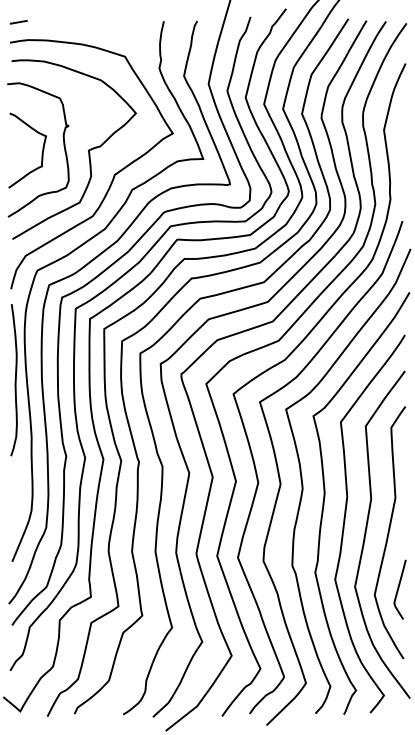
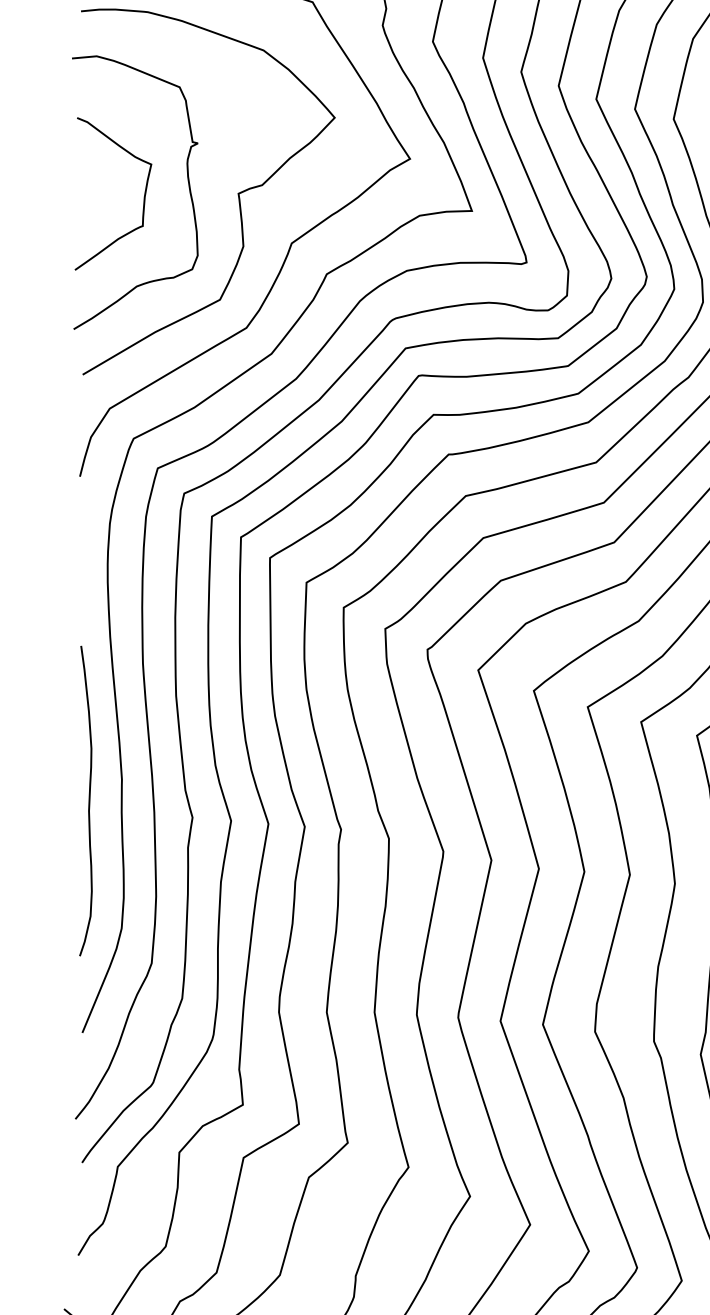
curve: (14, 380) -> (86, 801), moved

